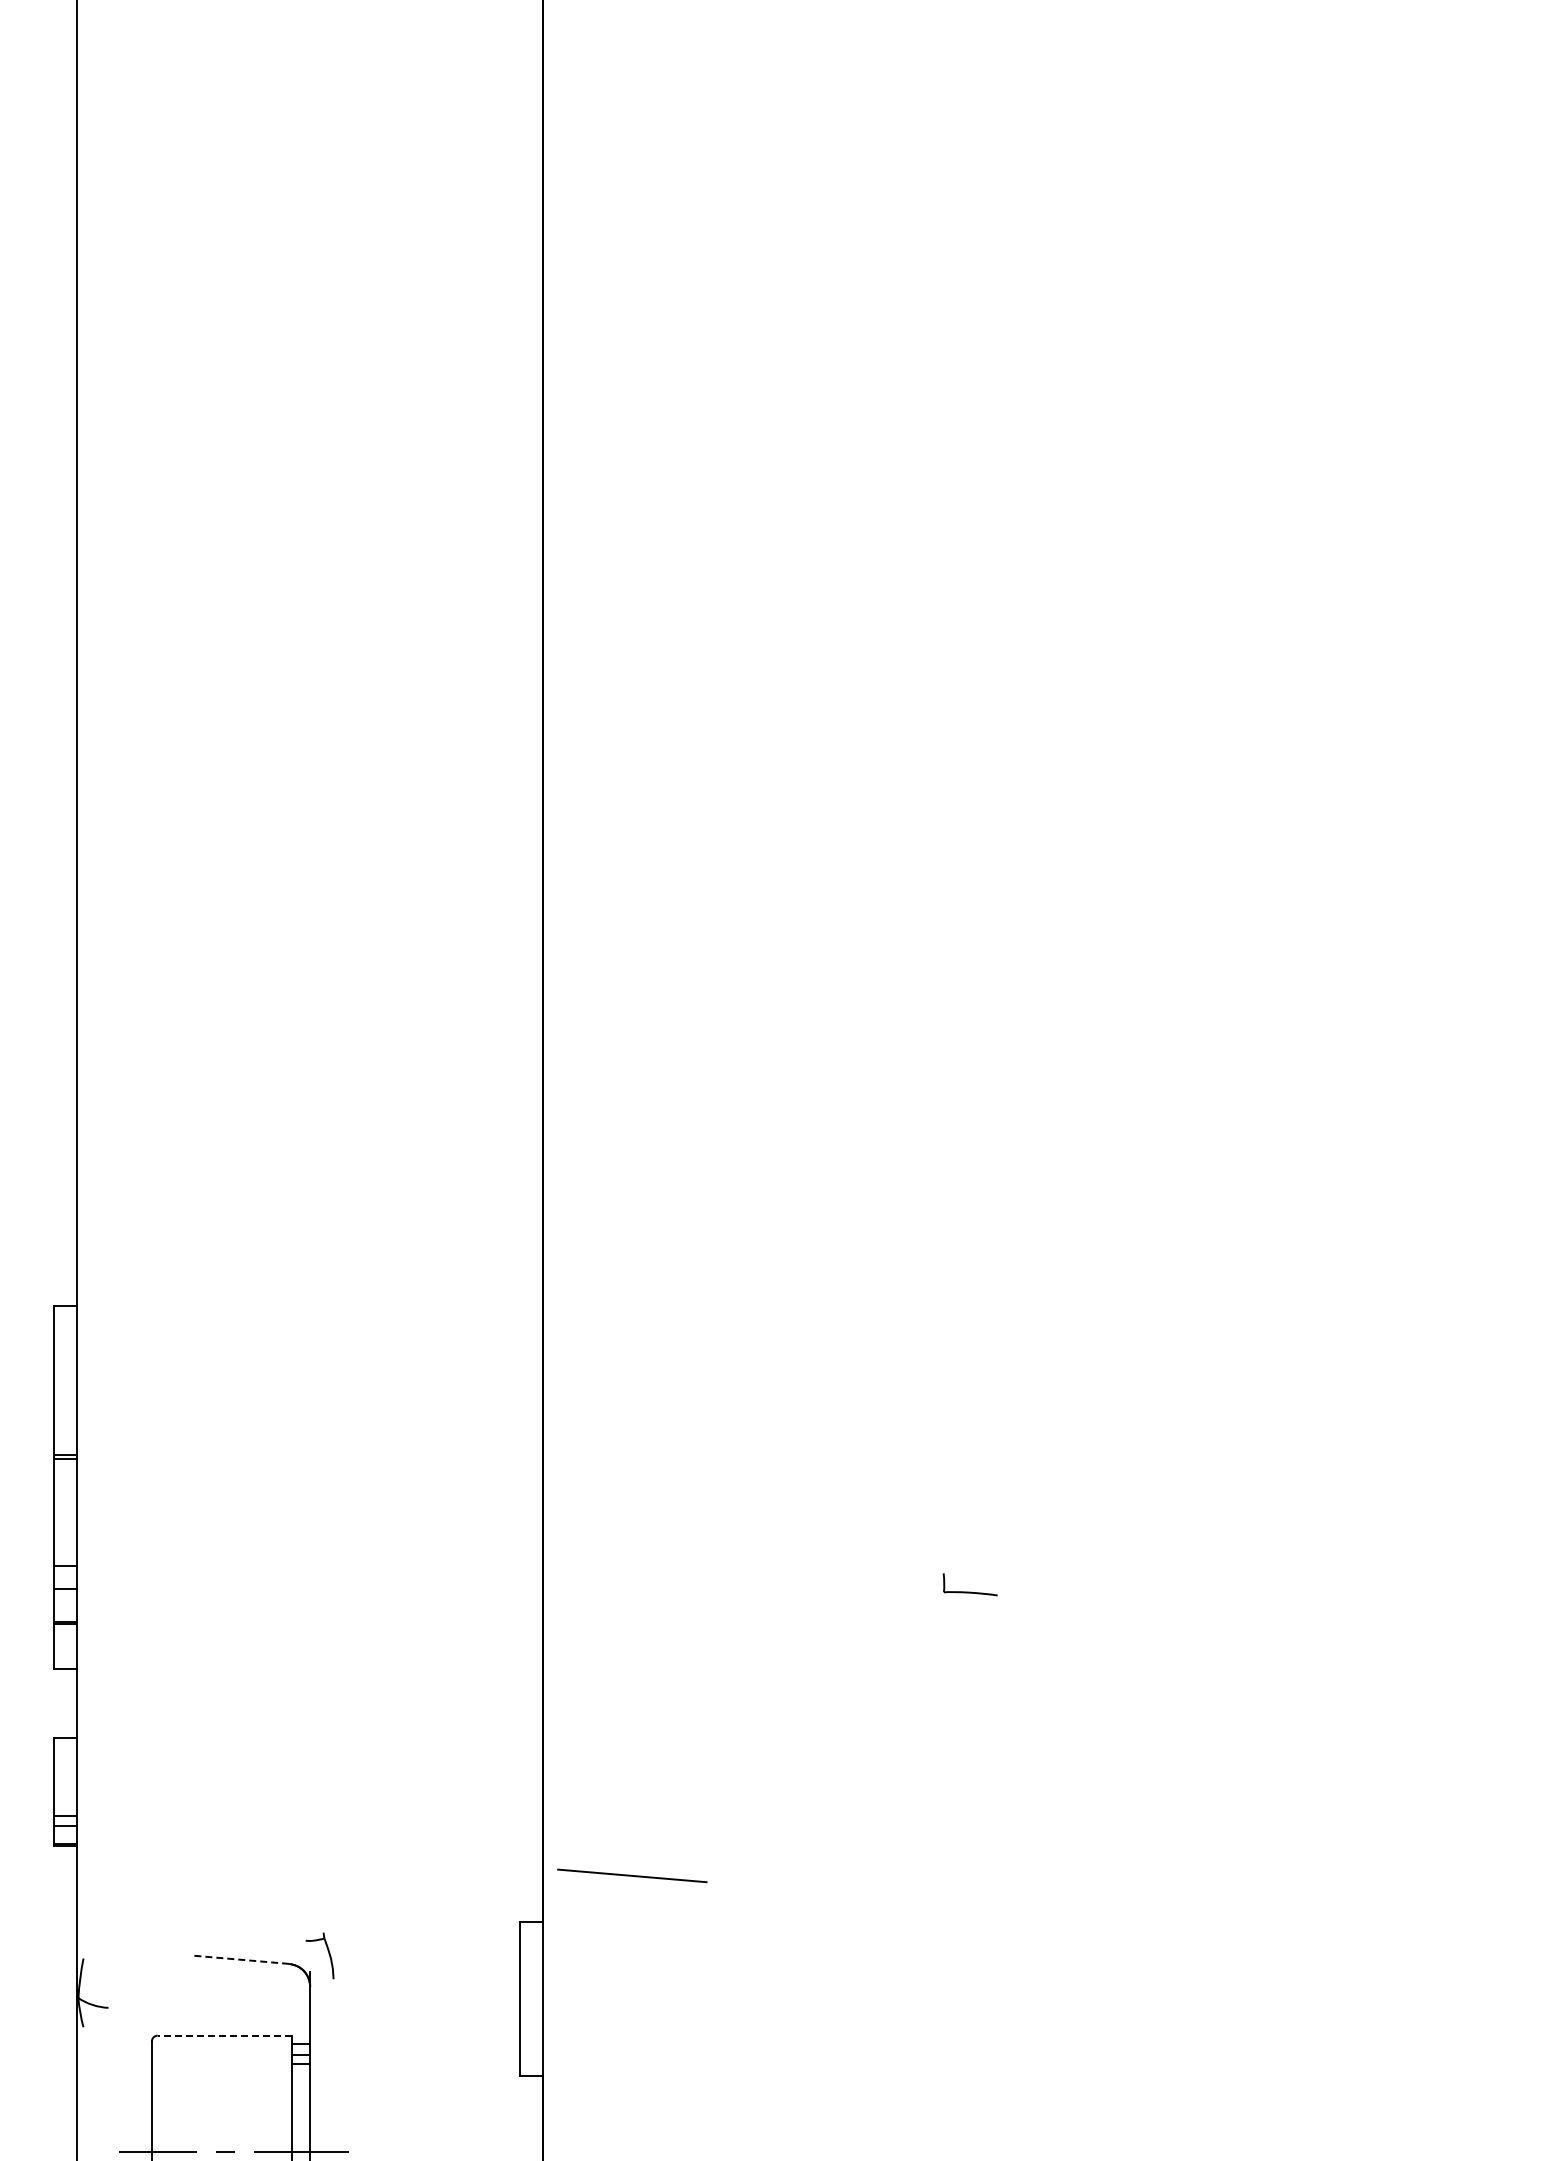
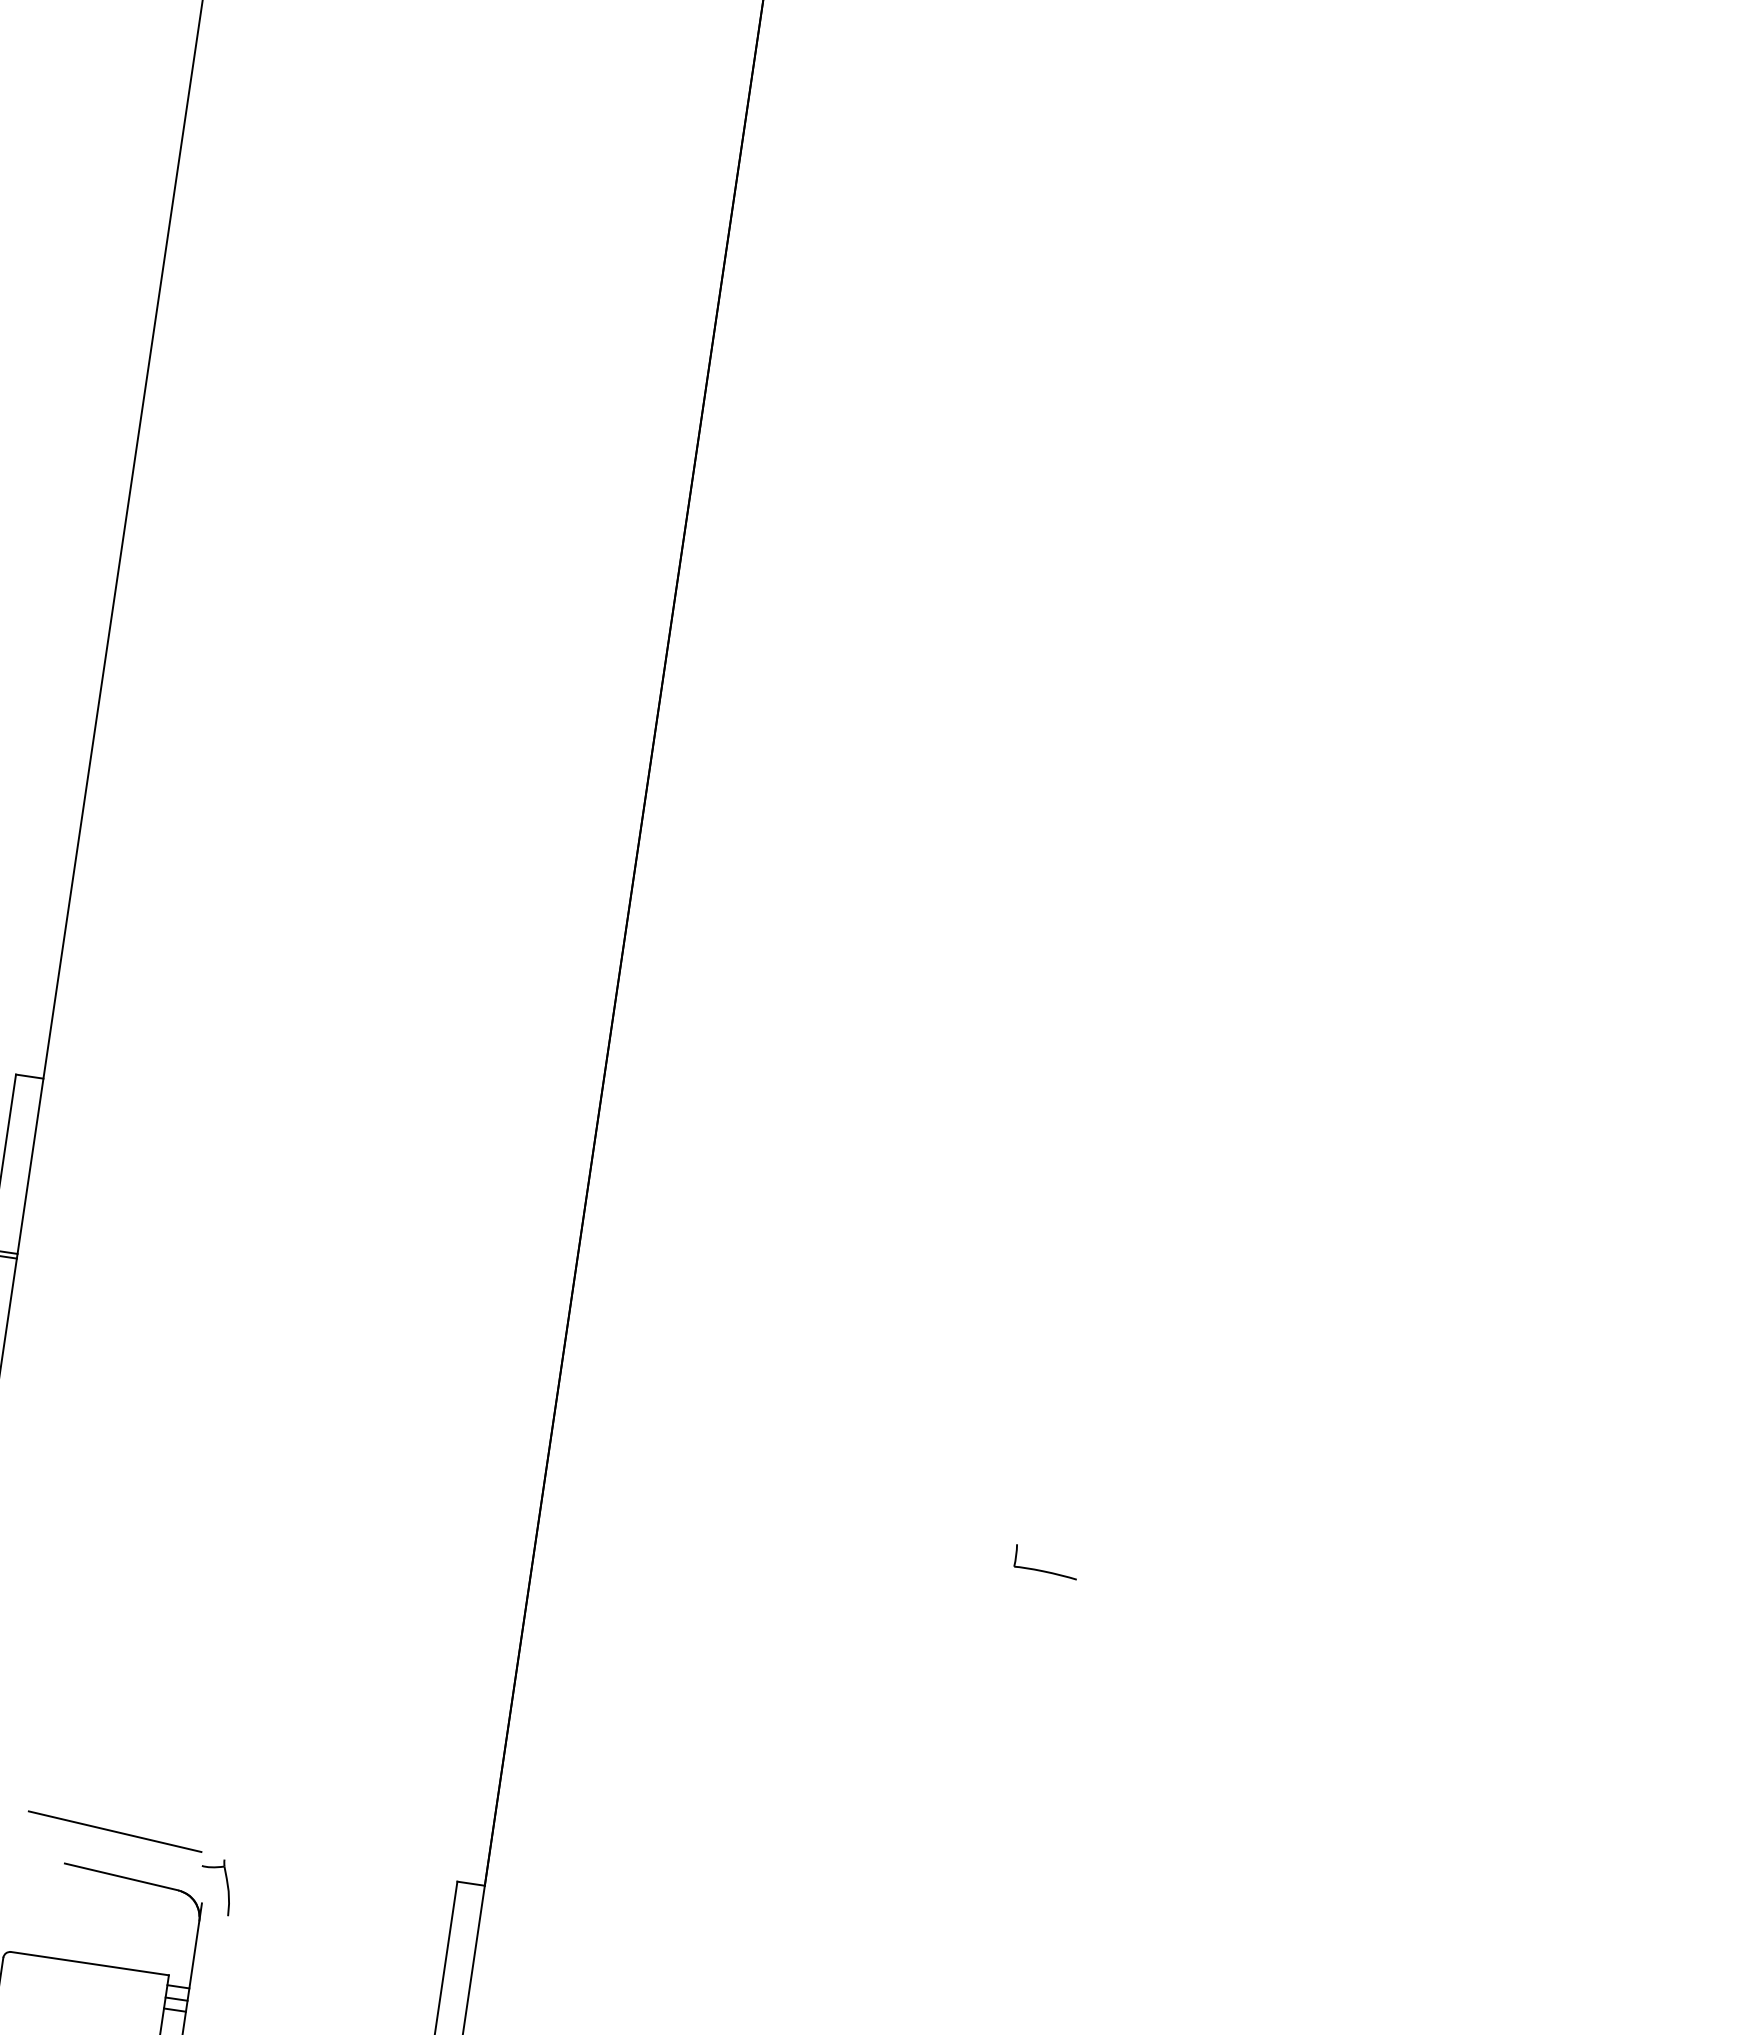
line: (632, 1875) -> (115, 1831), moved
line: (240, 1959) -> (121, 1876), dashed -> solid
line: (224, 2035) -> (89, 1963), dashed -> solid

